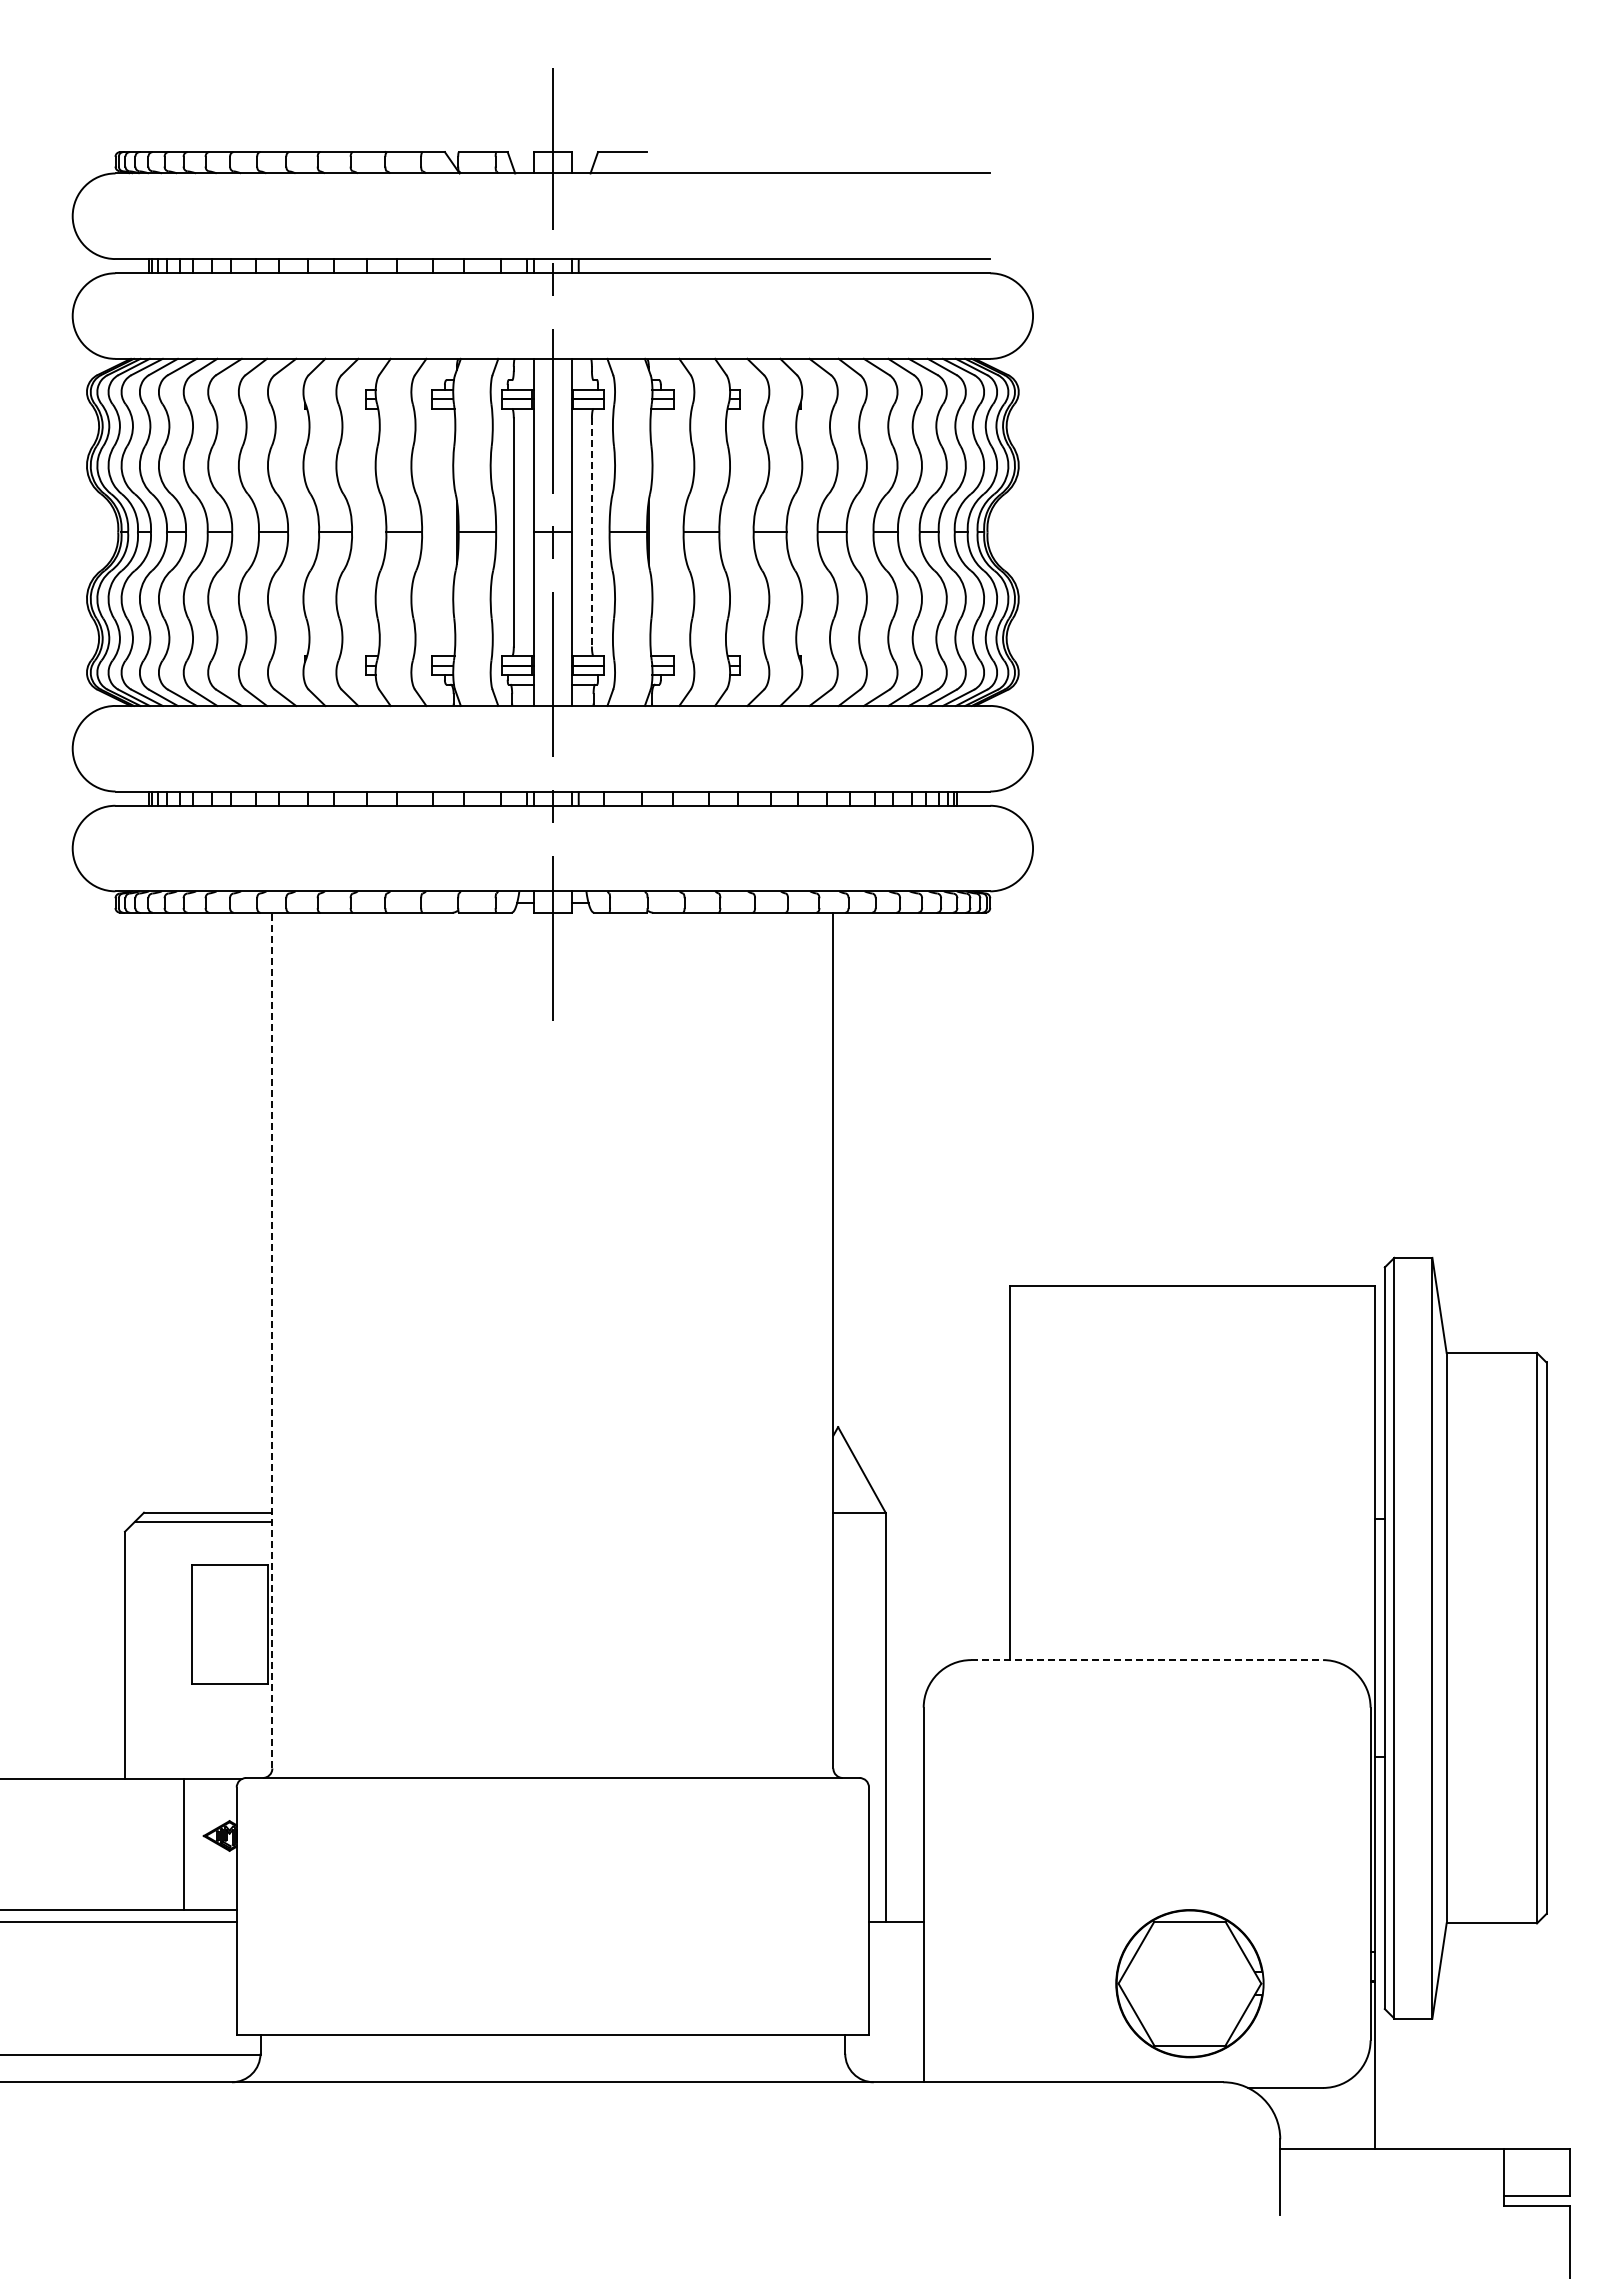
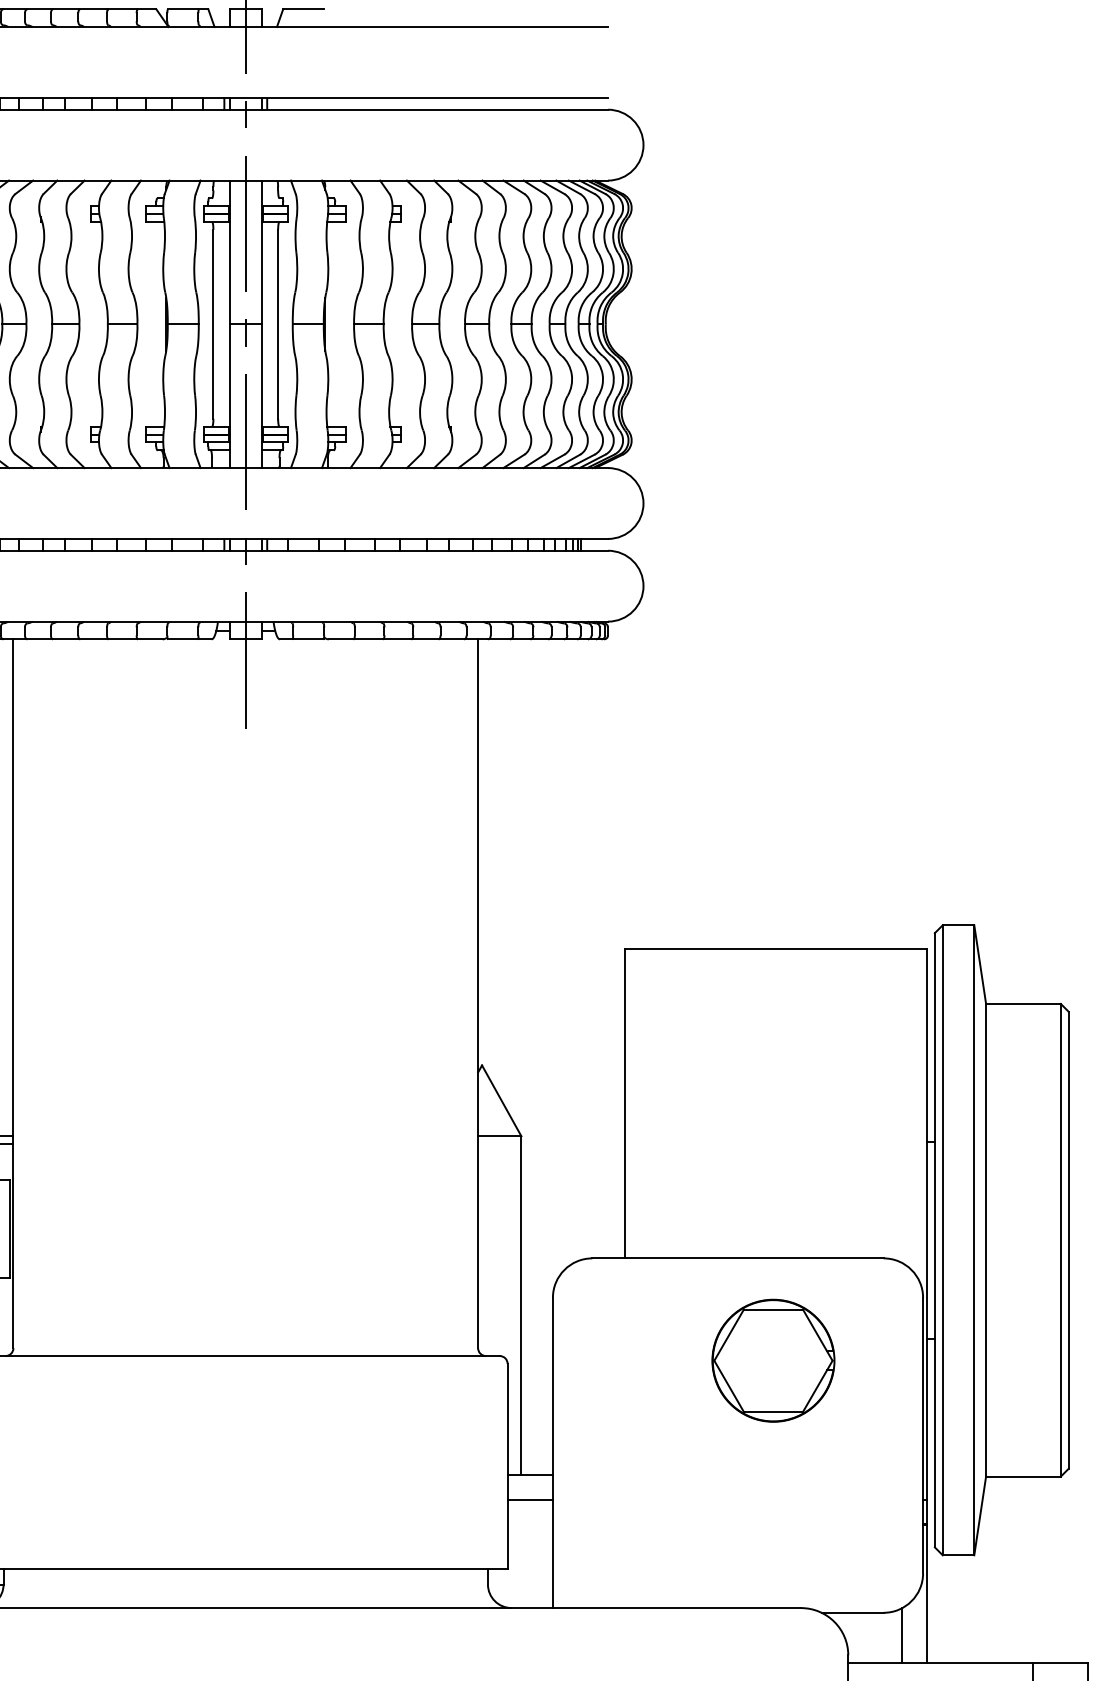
line: (591, 532) -> (277, 324), dashed -> solid
line: (272, 1340) -> (13, 993), dashed -> solid
line: (1147, 1660) -> (738, 1258), dashed -> solid
line: (896, 1952) -> (530, 1500), added
part: (1189, 1983) -> (773, 1360), moved
line: (1344, 2115) -> (901, 1635), added

